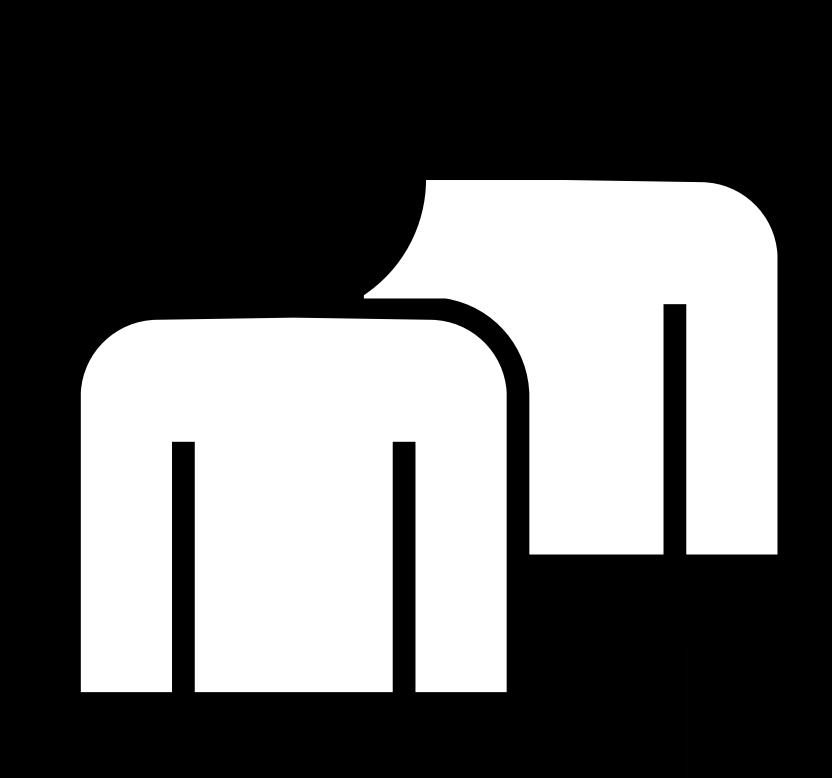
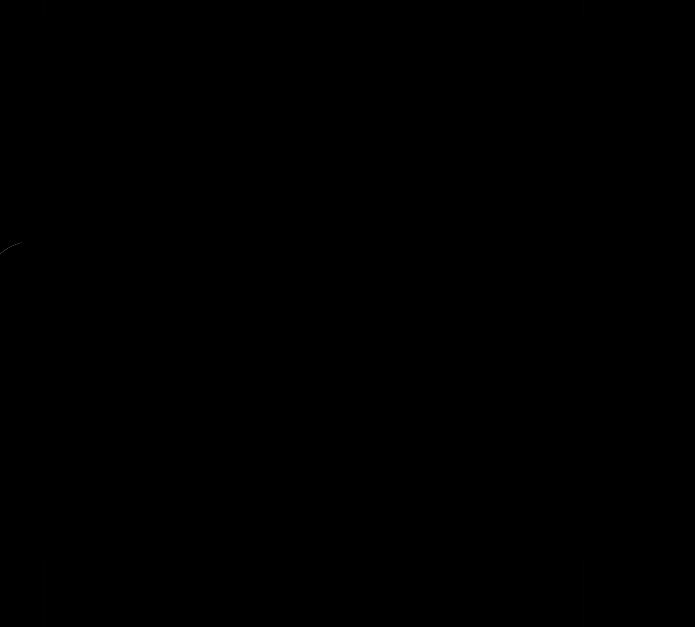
fill: (570, 367) -> (503, 368), added
fill: (293, 504) -> (313, 462), added

